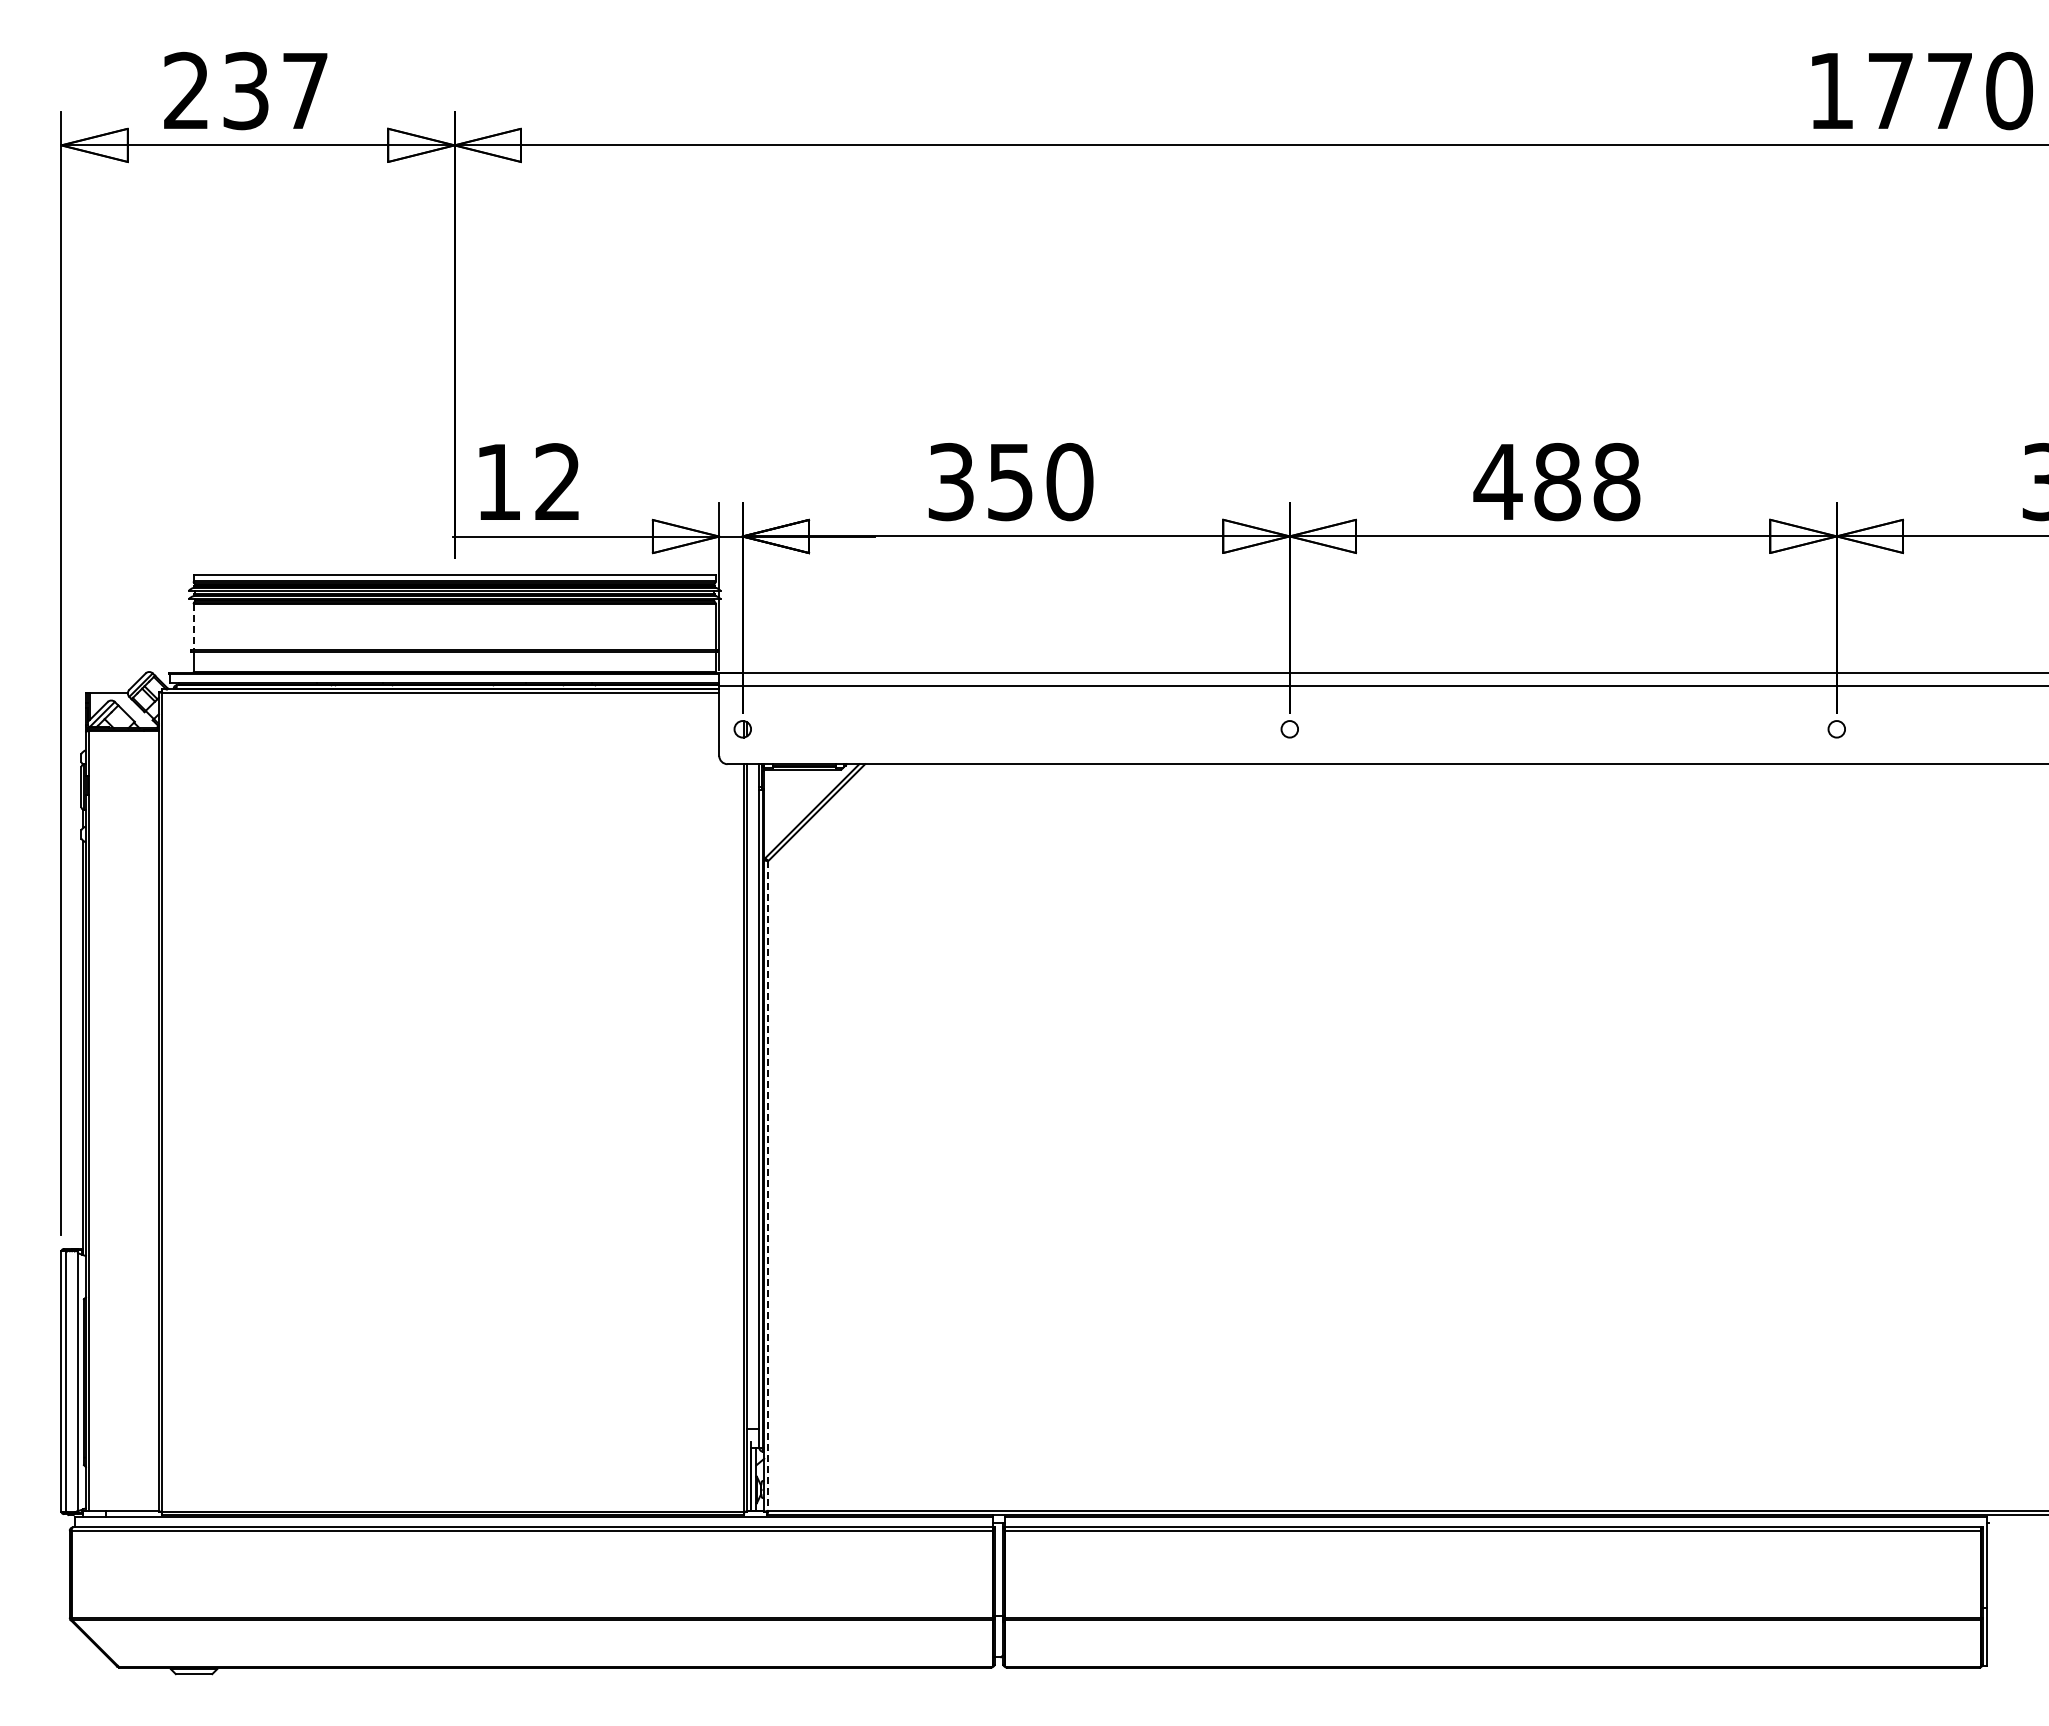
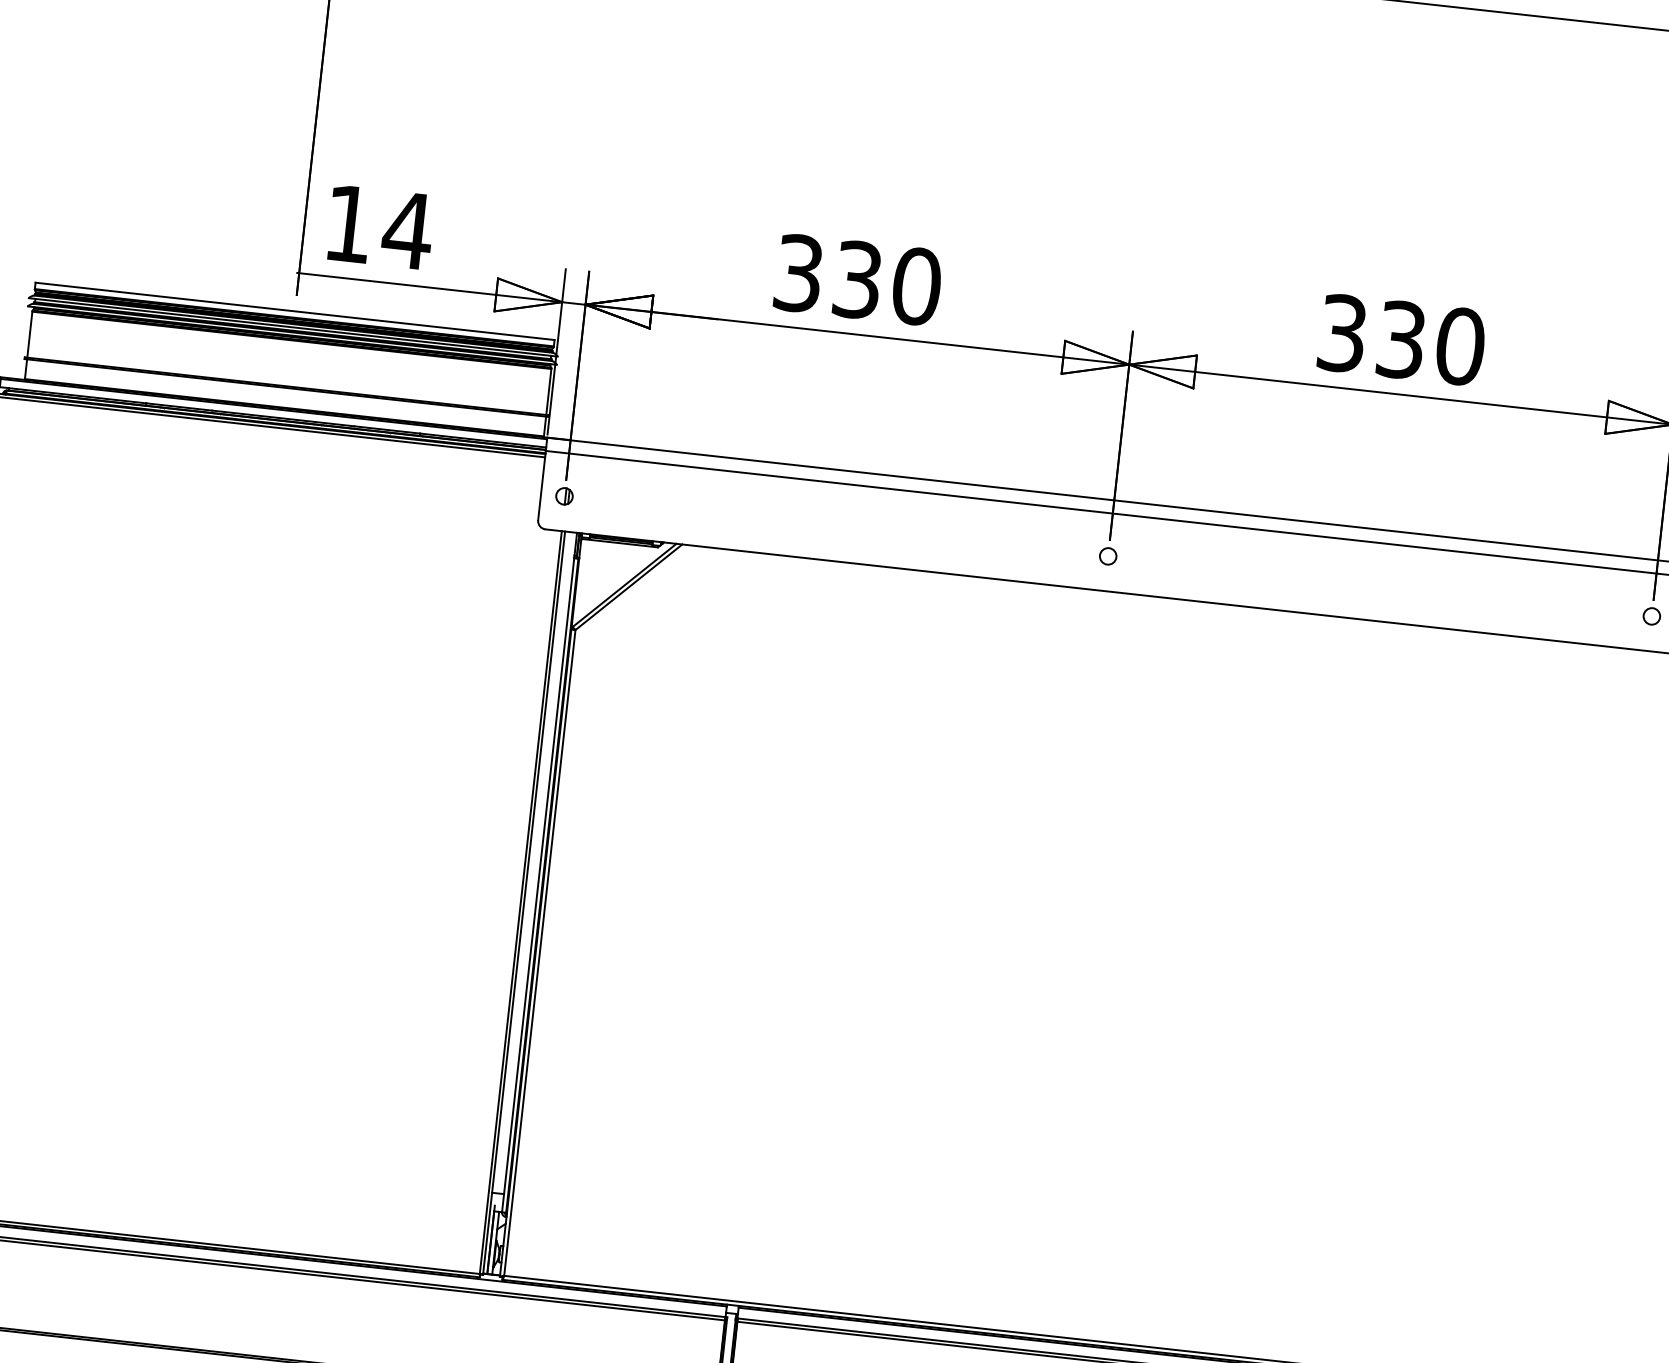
text: (557, 481) -> (407, 229), 12 -> 14
text: (1010, 481) -> (857, 279), 350 -> 330
text: (1556, 481) -> (1400, 339), 488 -> 330
line: (193, 627) -> (29, 334), dashed -> solid
line: (768, 1185) -> (539, 952), dashed -> solid

